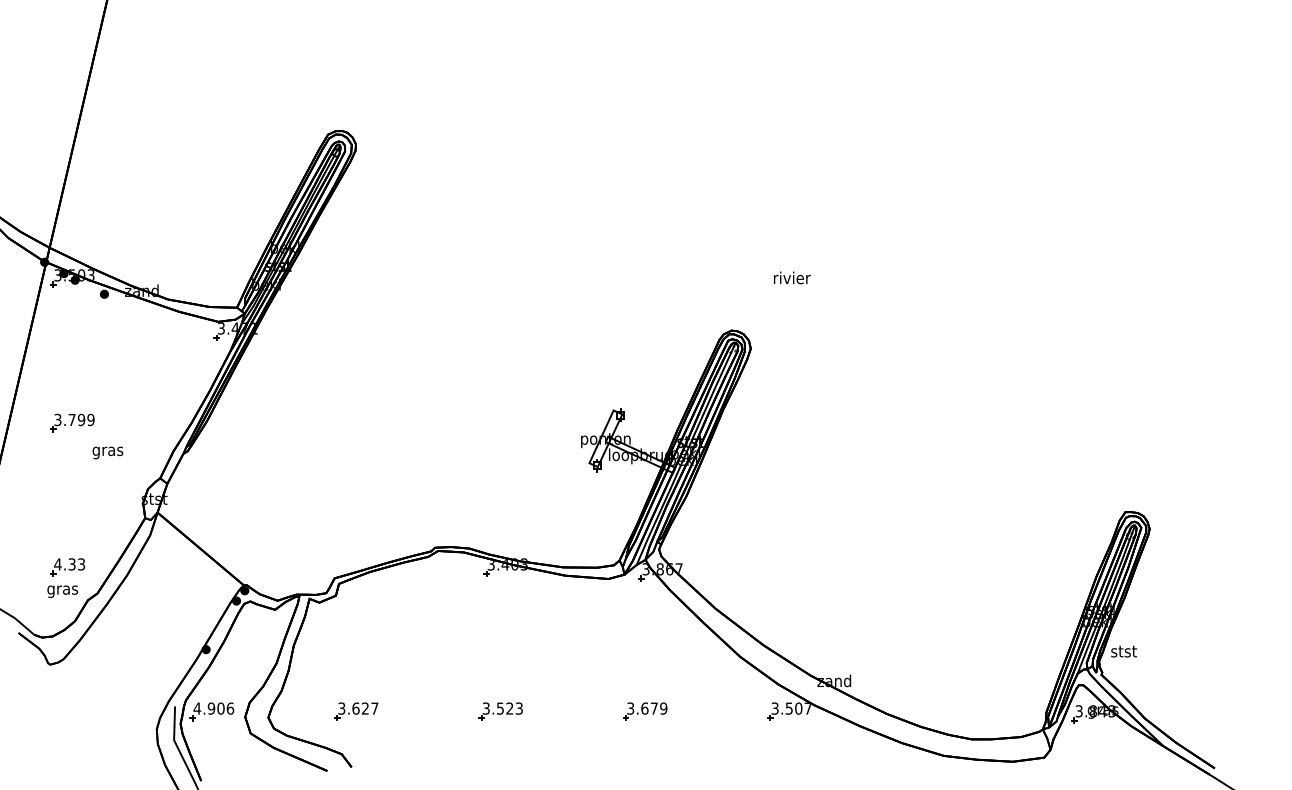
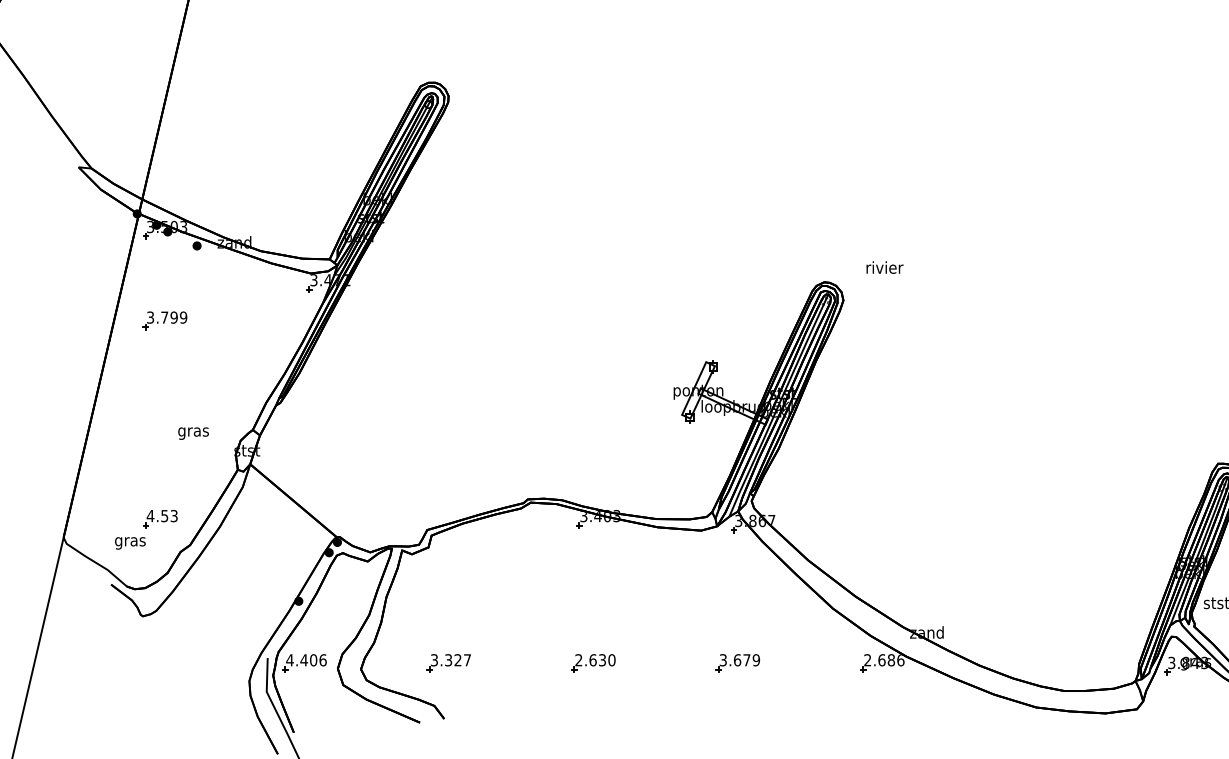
text: (792, 277) -> (885, 267), moved
part: (72, 422) -> (165, 320), moved
text: (107, 452) -> (193, 433), moved
text: (71, 563) -> (164, 515), 4.33 -> 4.53
text: (62, 591) -> (130, 543), moved
text: (211, 708) -> (304, 660), 4.906 -> 4.406
text: (355, 708) -> (448, 660), 3.627 -> 3.327
text: (502, 708) -> (595, 660), 3.523 -> 2.630
text: (791, 708) -> (884, 660), 3.507 -> 2.686

